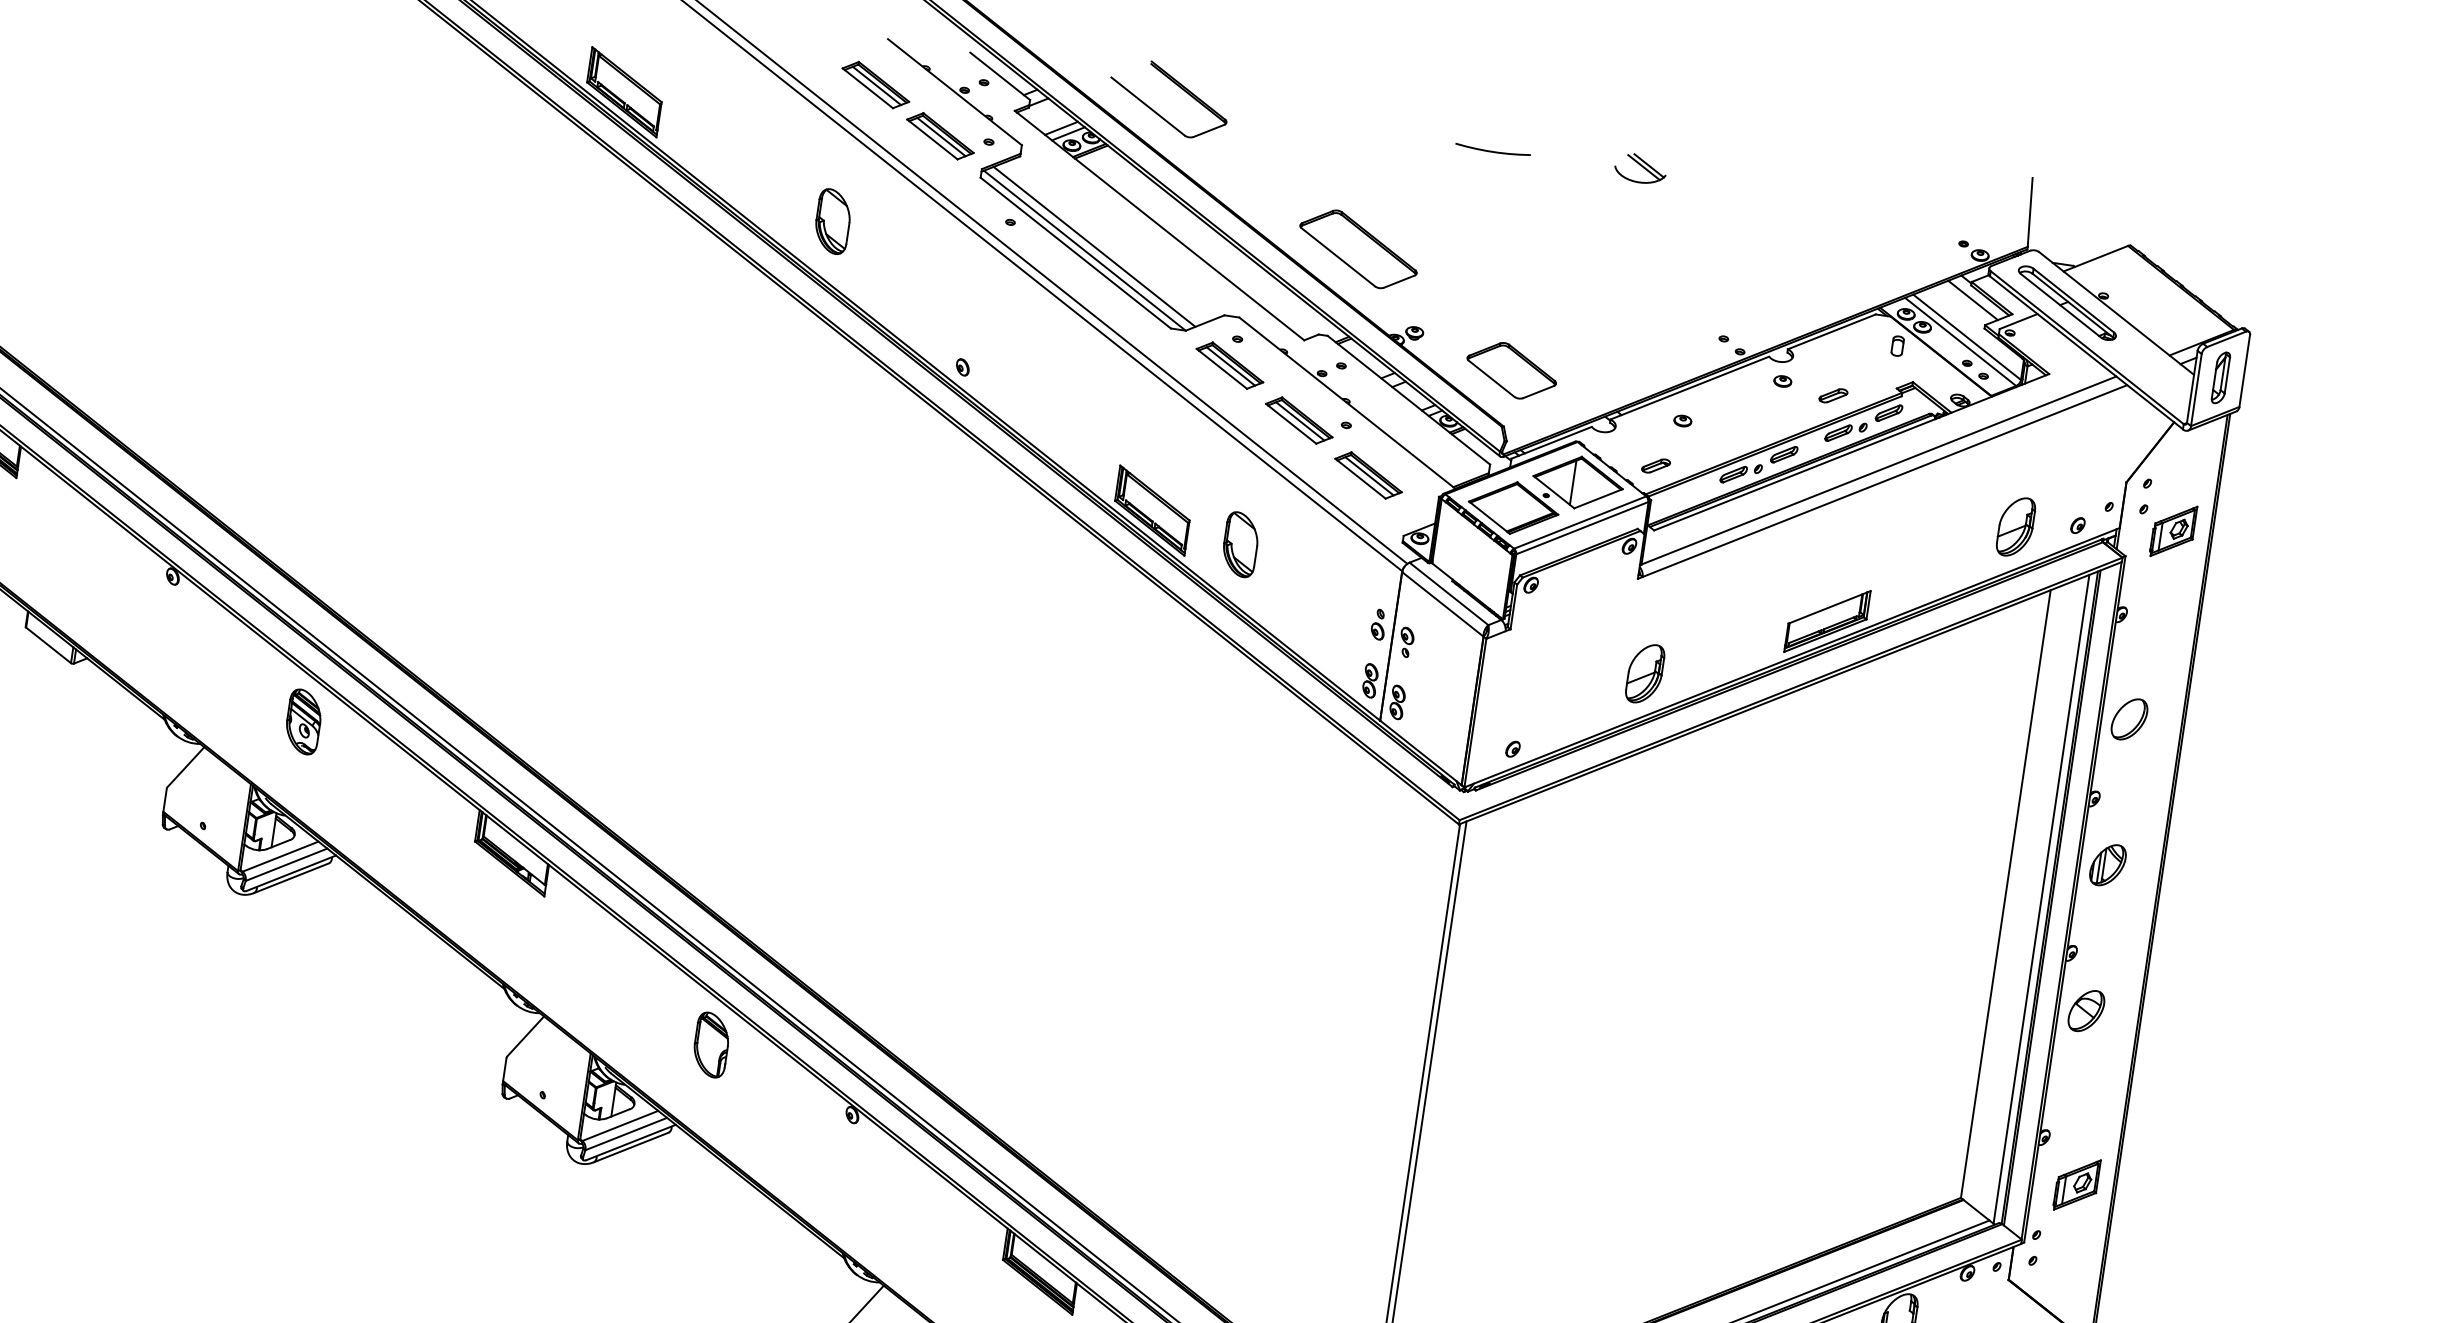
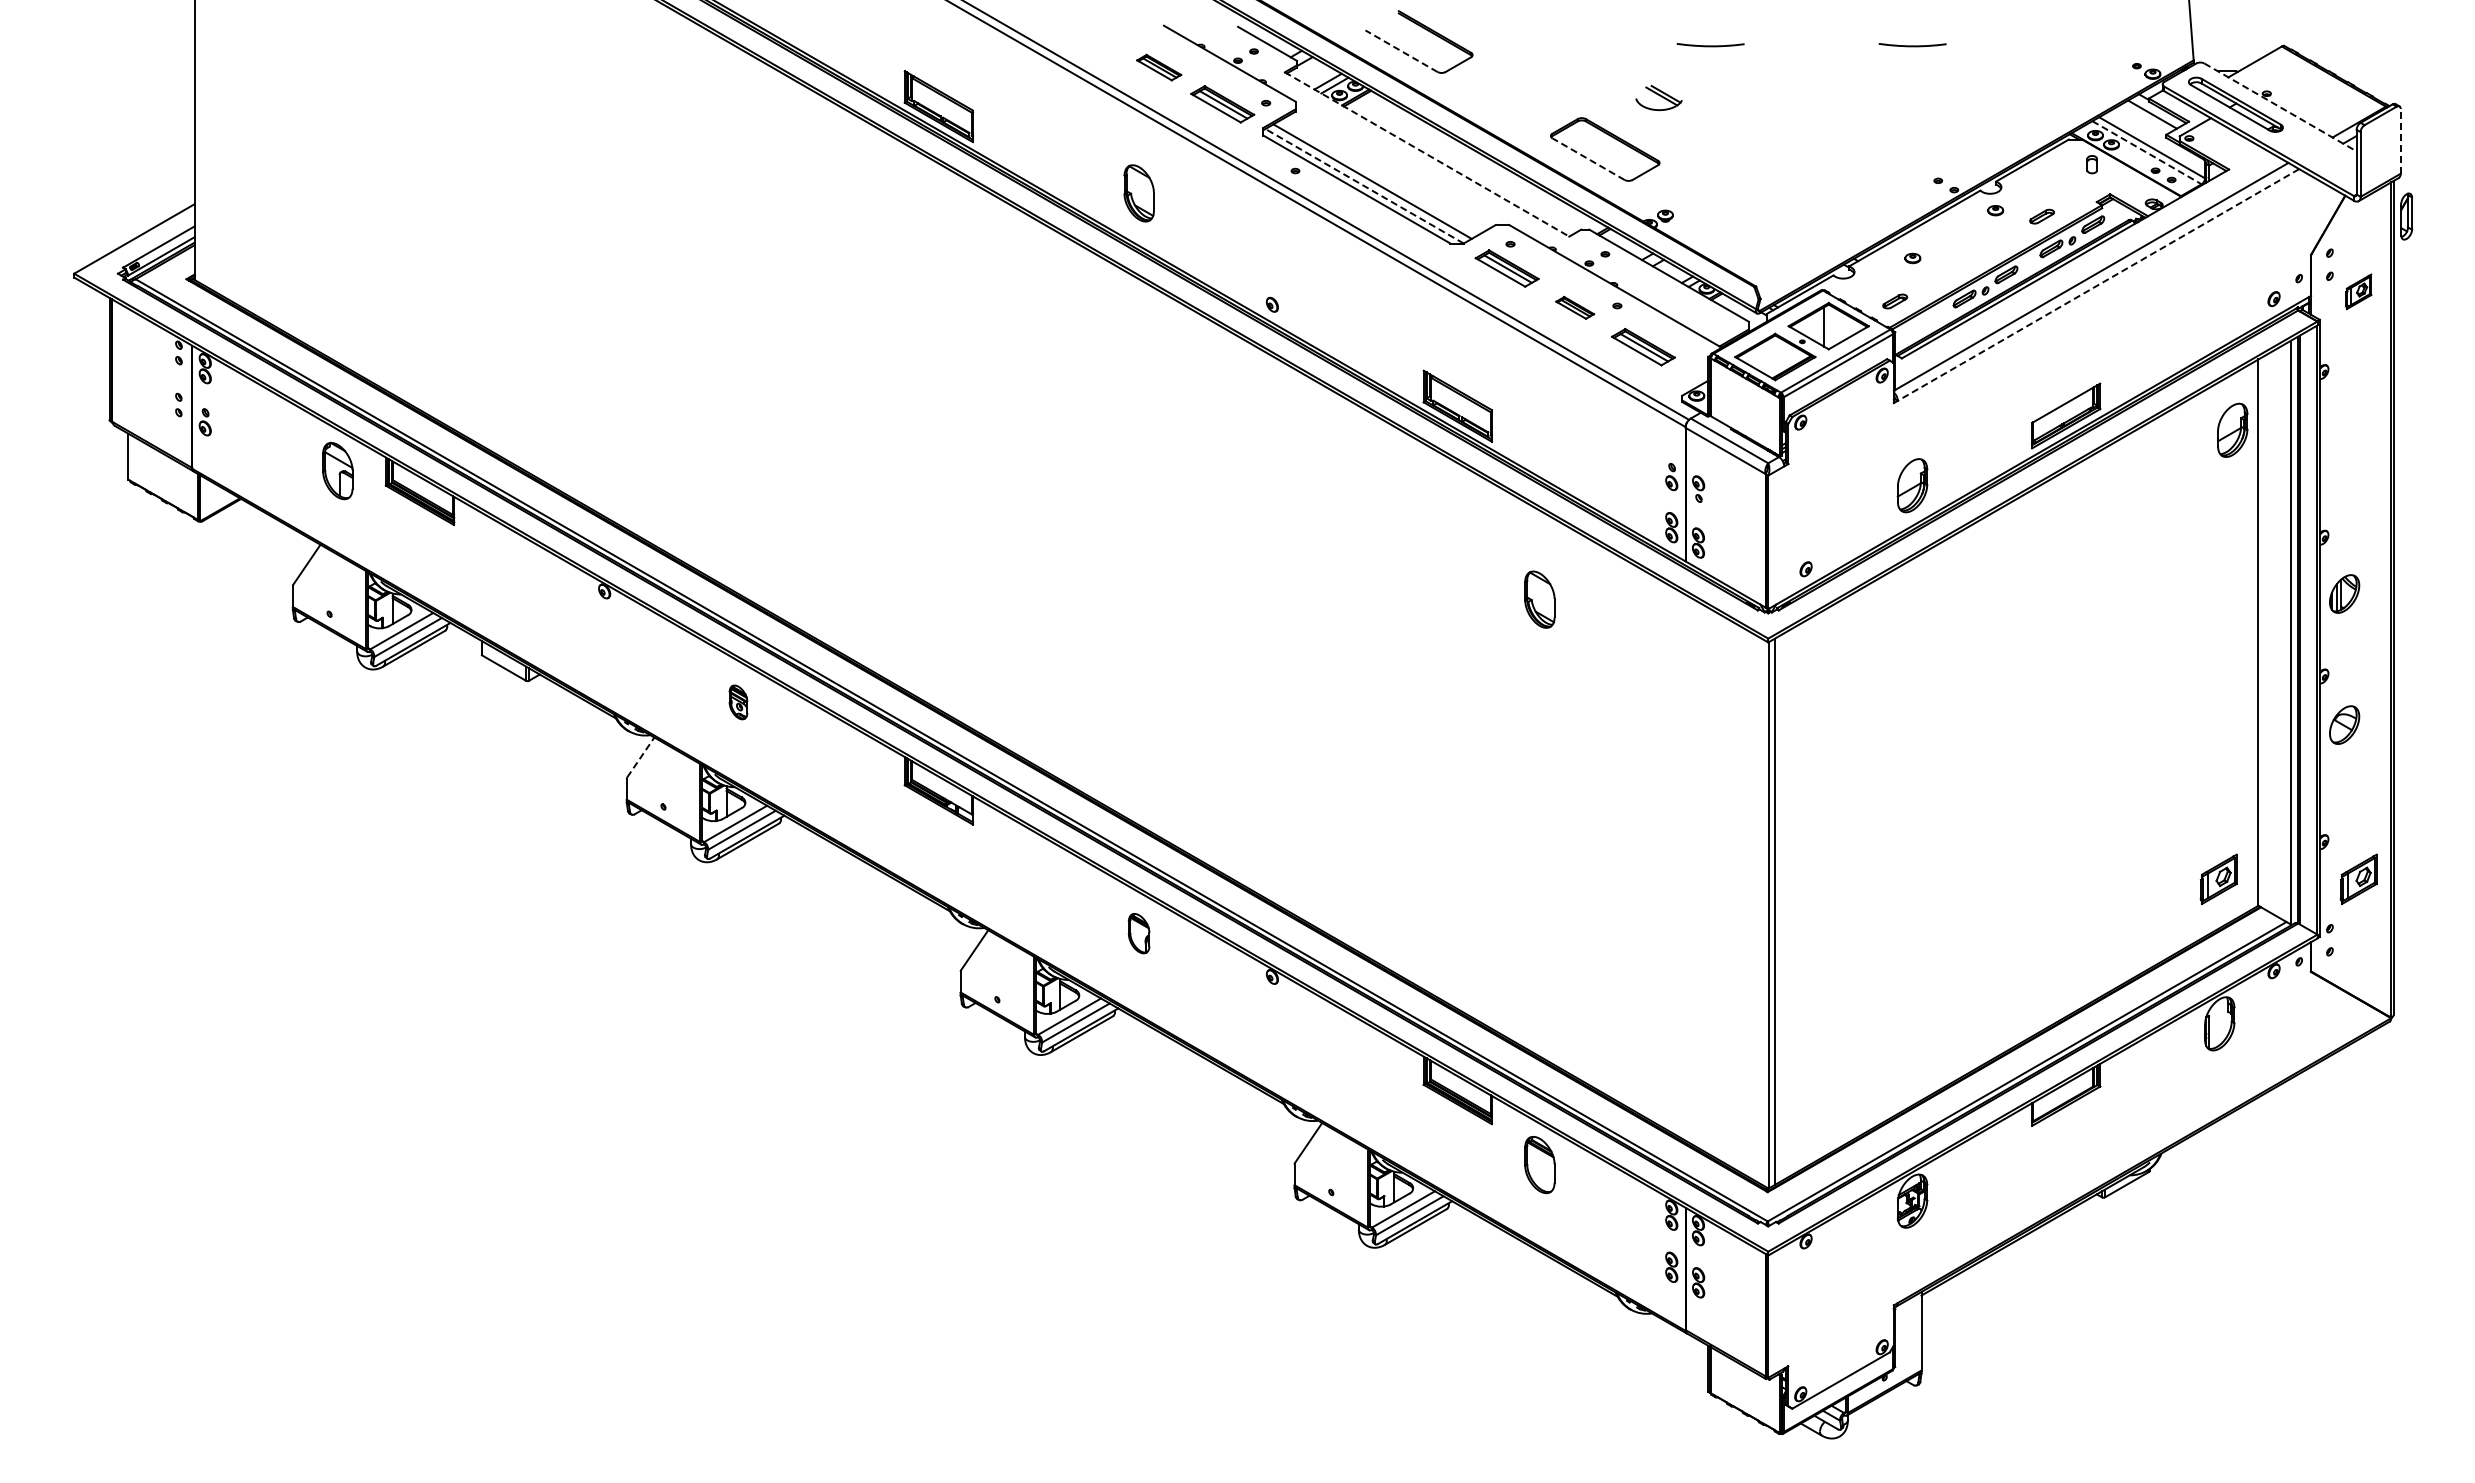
part: (875, 84) -> (1158, 67), size x0.7
line: (1148, 106) -> (1401, 51), solid -> dashed
part: (1640, 168) -> (1658, 97), moved
curve: (1717, 184) -> (1912, 45), added
line: (1160, 225) -> (1427, 154), solid -> dashed
line: (1084, 250) -> (1364, 186), solid -> dashed
line: (1338, 257) -> (1588, 159), solid -> dashed
line: (2116, 313) -> (2280, 107), solid -> dashed
line: (1961, 342) -> (2147, 153), solid -> dashed
line: (2244, 369) -> (2400, 140), solid -> dashed
part: (1511, 370) -> (1755, 236), removed
part: (2220, 377) -> (2406, 216), moved
part: (1298, 420) -> (1574, 307), size x0.6
line: (1885, 480) -> (2098, 284), solid -> dashed
part: (2015, 525) -> (2232, 429), moved
part: (2173, 531) -> (2358, 291), size x0.7
part: (1240, 544) -> (1539, 599), moved
part: (2129, 718) -> (2344, 462), removed
part: (303, 722) -> (738, 702), size x0.6
line: (186, 767) -> (641, 757), solid -> dashed
part: (710, 1044) -> (1138, 933), size x0.7
part: (1920, 1162) -> (2218, 879), added

